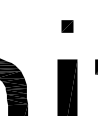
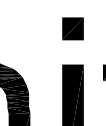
part: (67, 26) -> (73, 28), size x1.67

